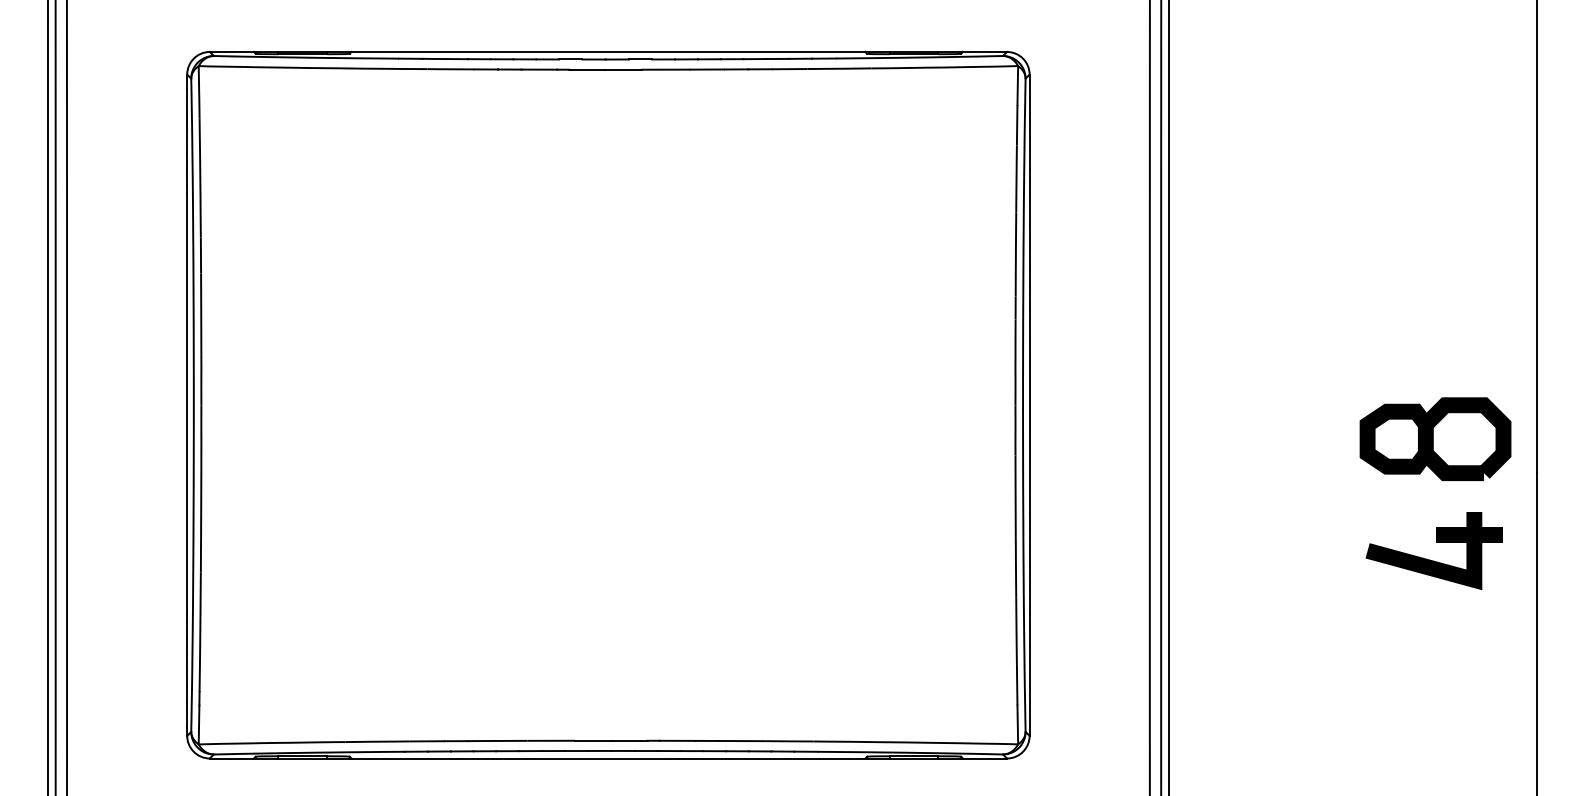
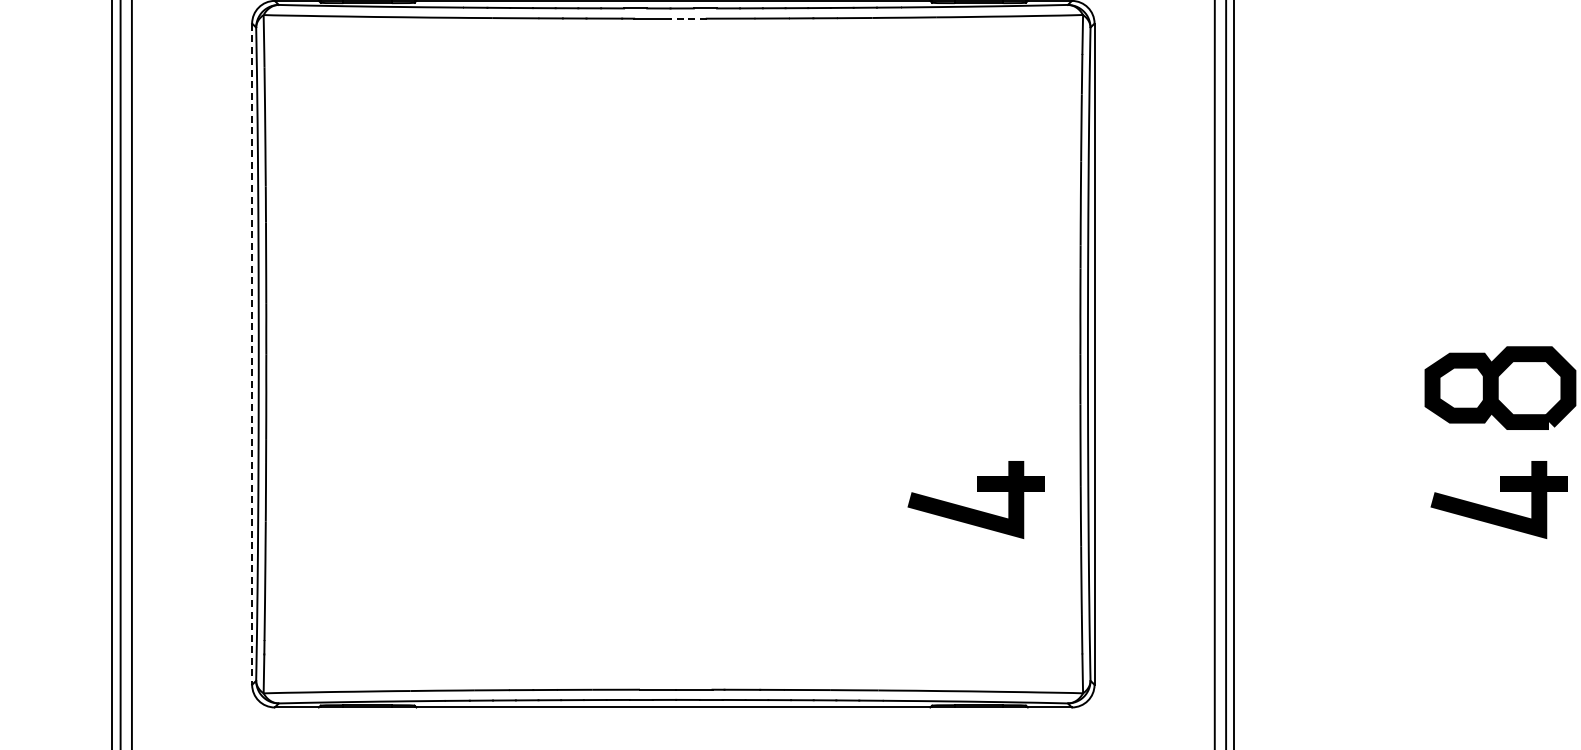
line: (623, 69) -> (688, 18), solid -> dashed
line: (187, 405) -> (252, 354), solid -> dashed
part: (913, 542) -> (978, 491), added

